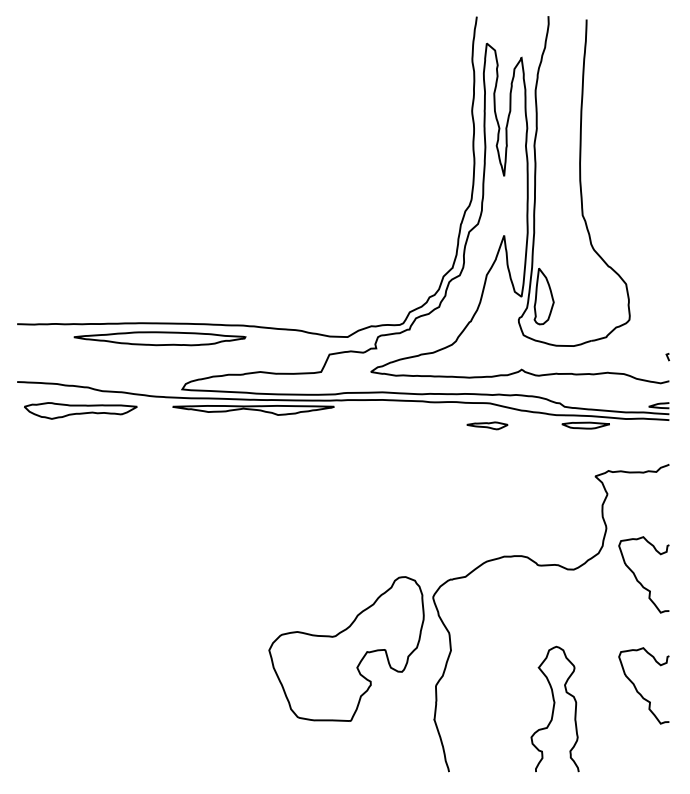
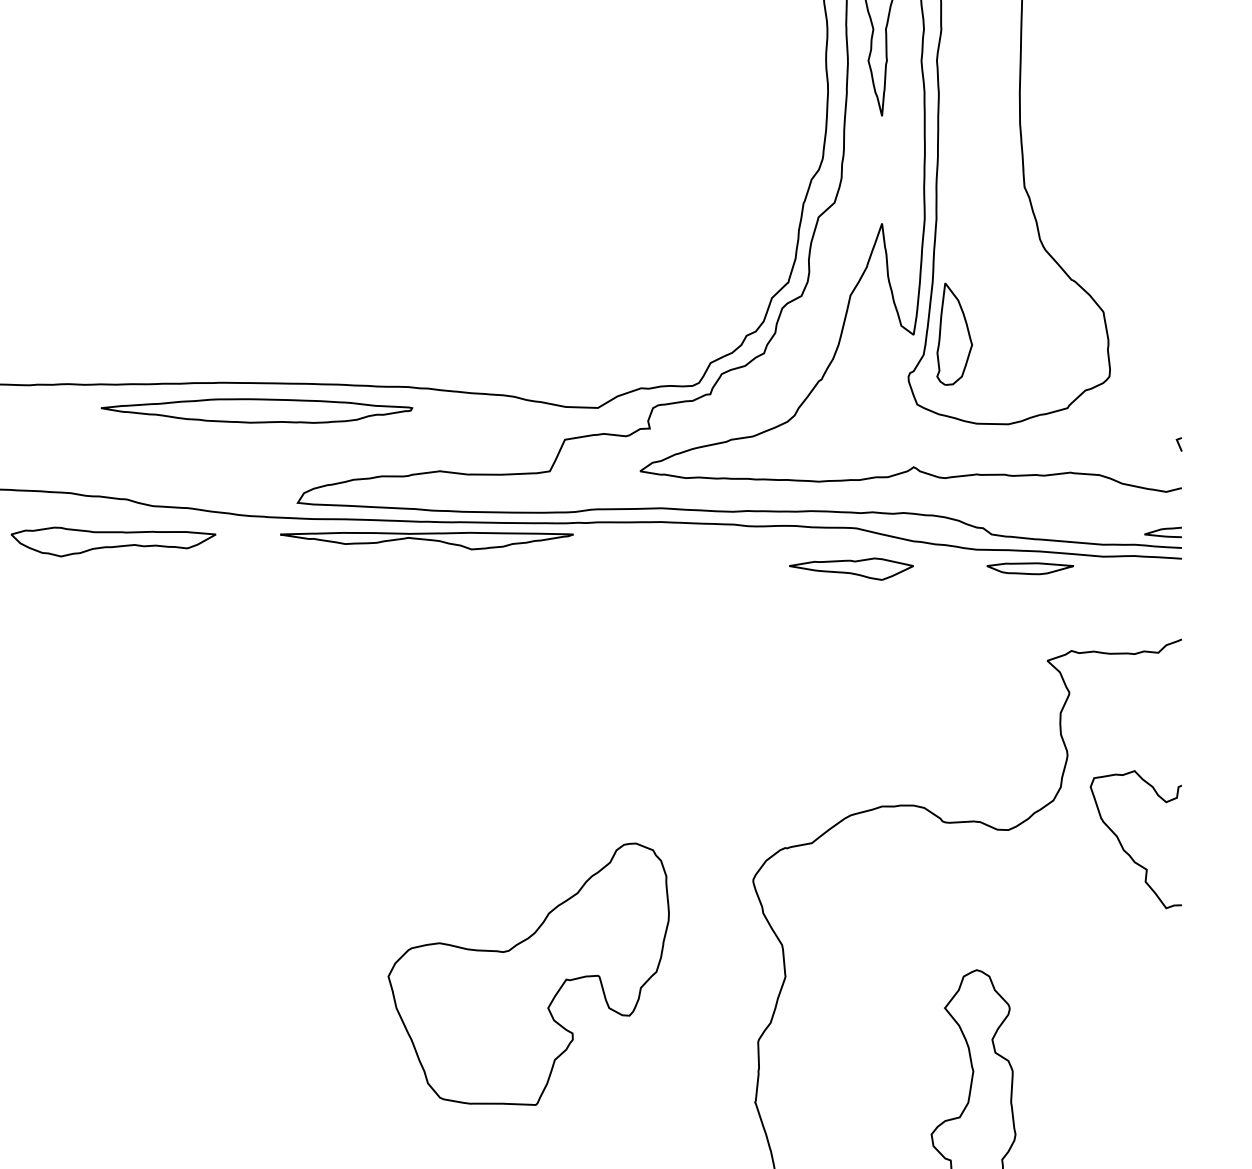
part: (487, 425) -> (851, 568), size x1.67
part: (346, 648) -> (528, 973), moved
curve: (637, 689) -> (1124, 1047), removed

